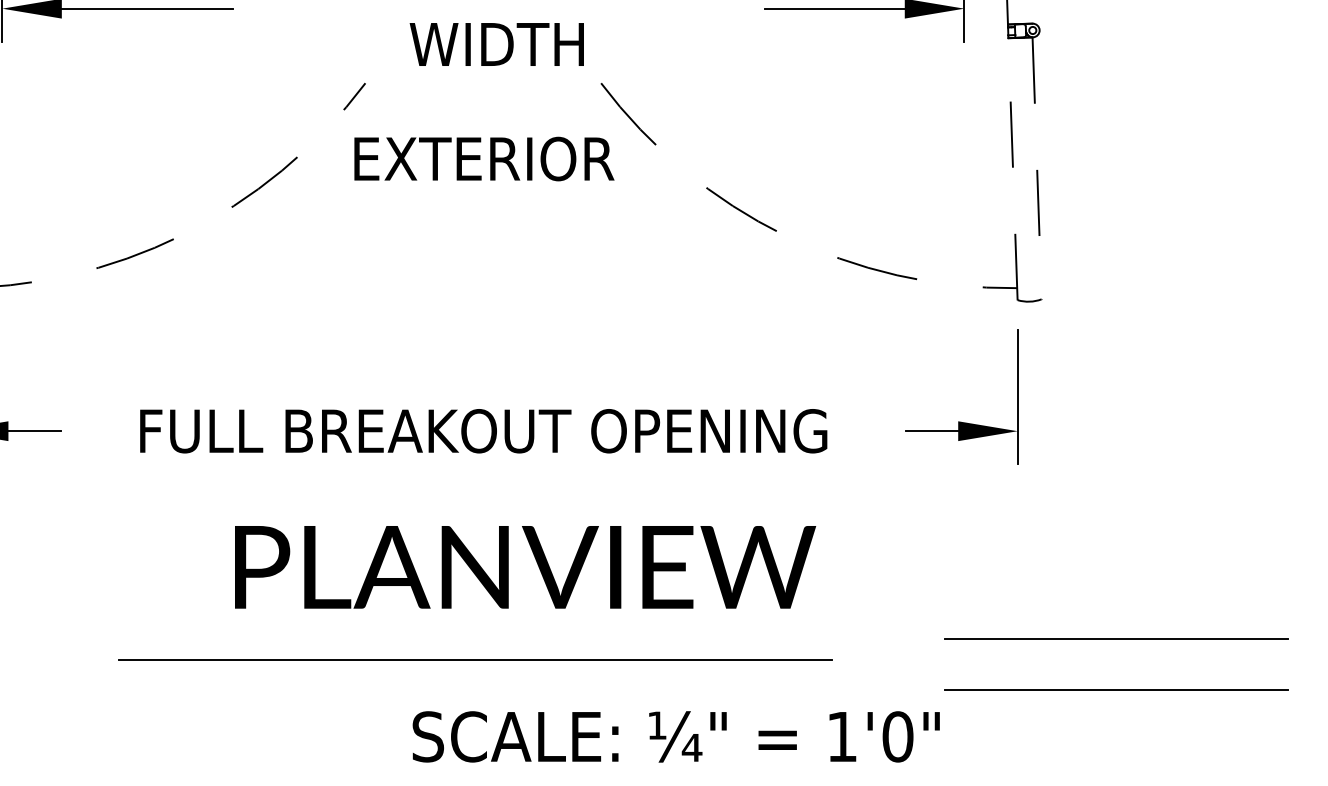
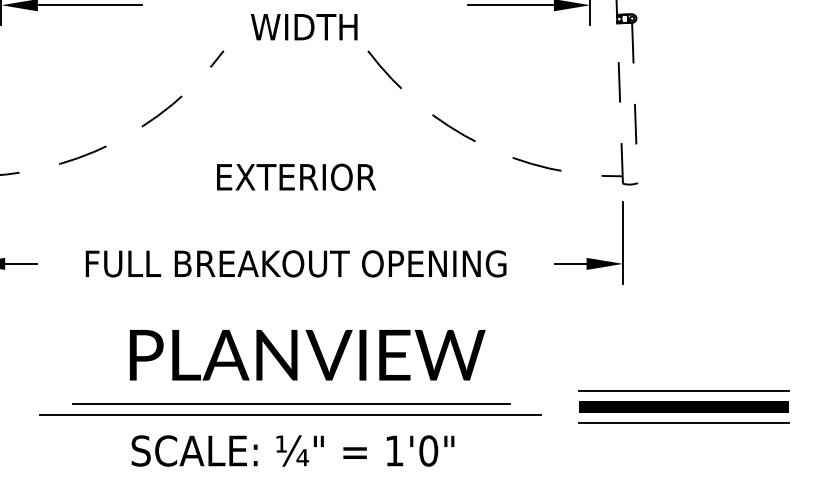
text: (484, 157) -> (296, 176), moved
text: (525, 567) -> (307, 355), moved
line: (1116, 664) -> (683, 406), added
line: (474, 677) -> (290, 414), added
text: (675, 736) -> (292, 450), moved

